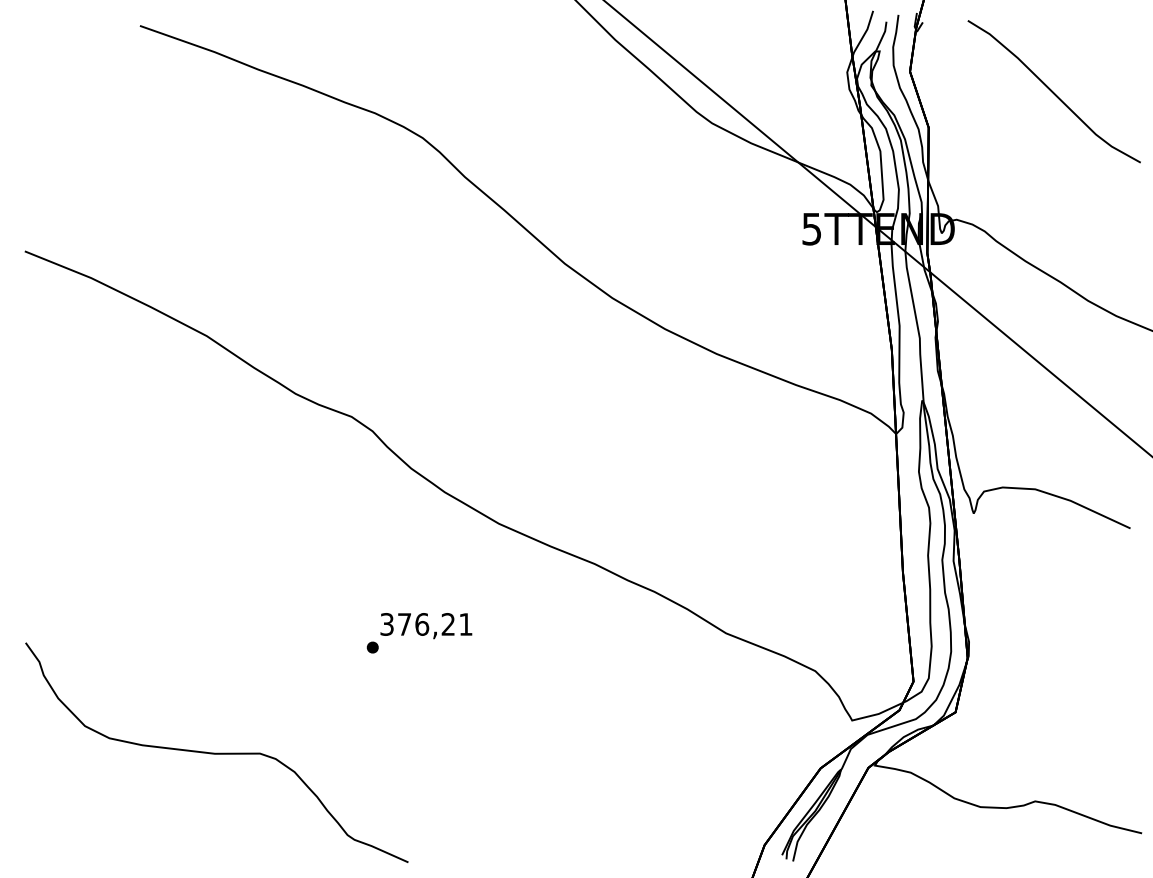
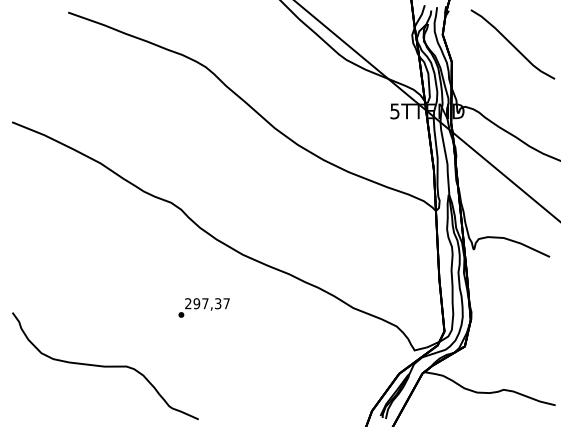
text: (426, 624) -> (207, 303), 376,21 -> 297,37

